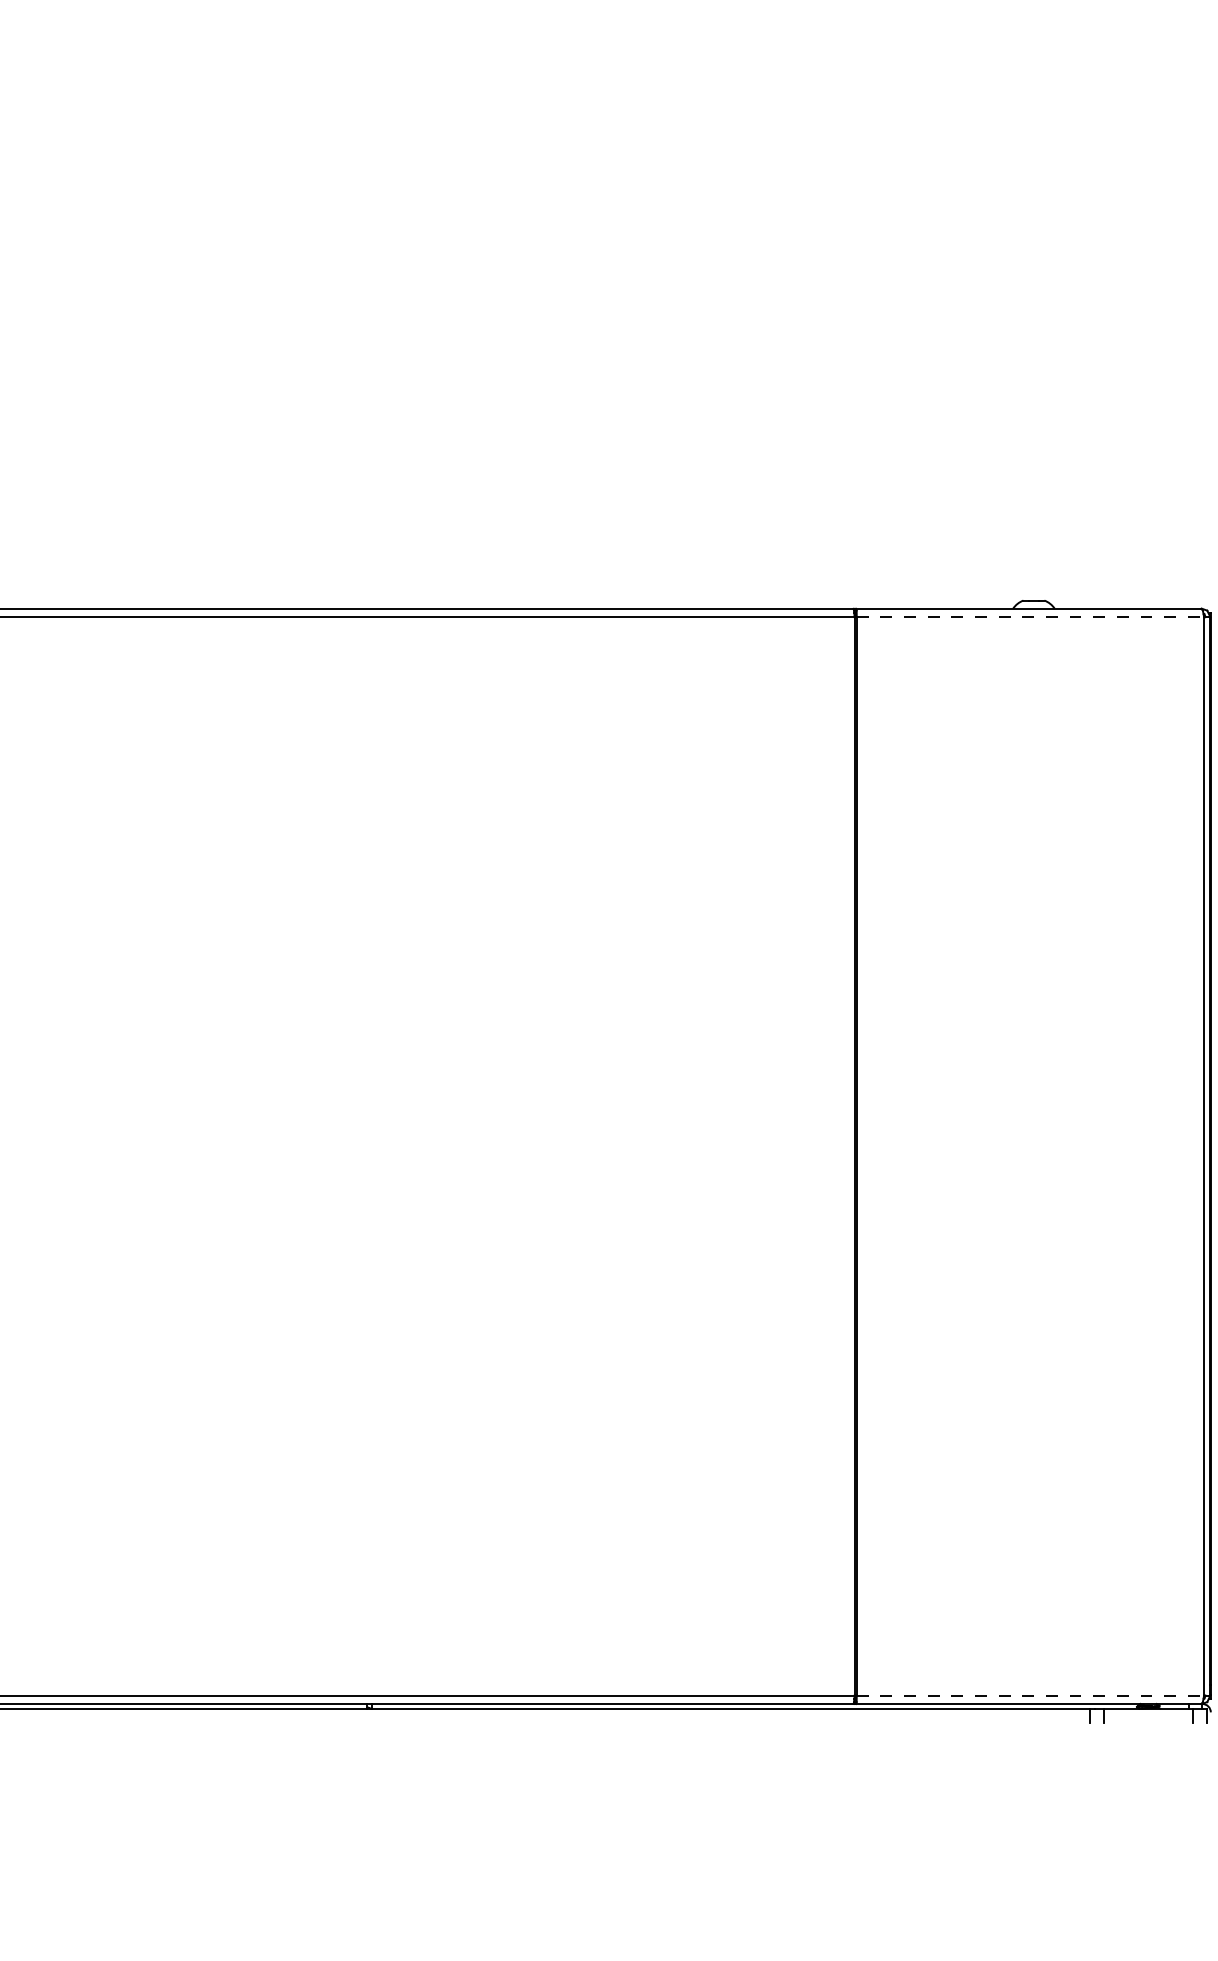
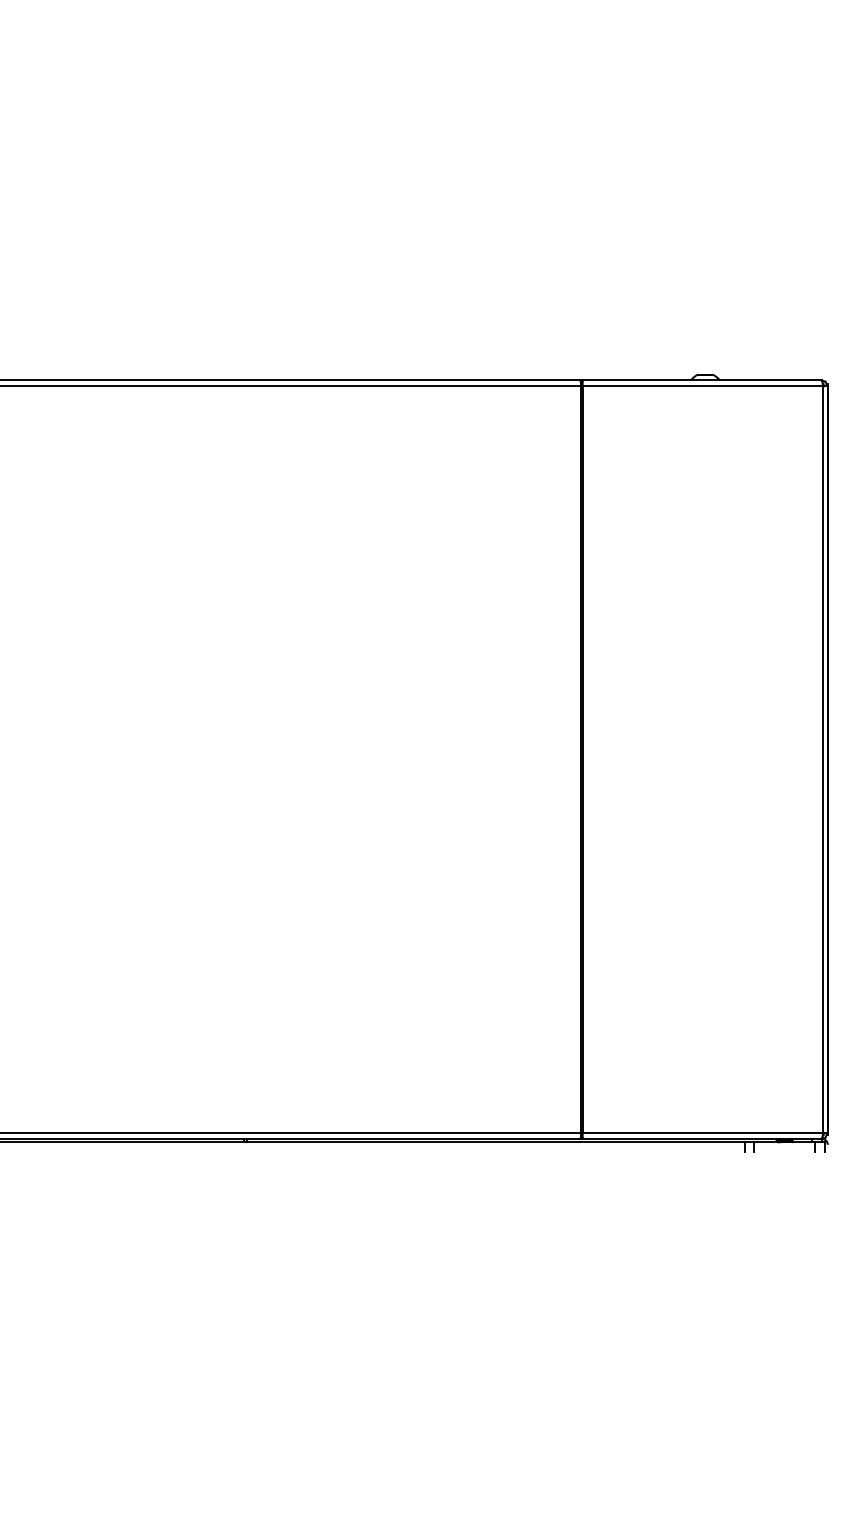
line: (1031, 617) -> (703, 386), dashed -> solid
line: (1031, 1696) -> (703, 1133), dashed -> solid

